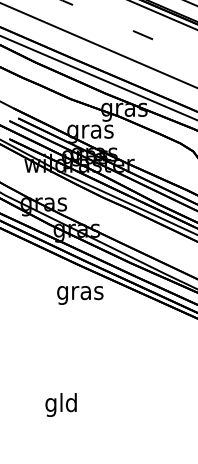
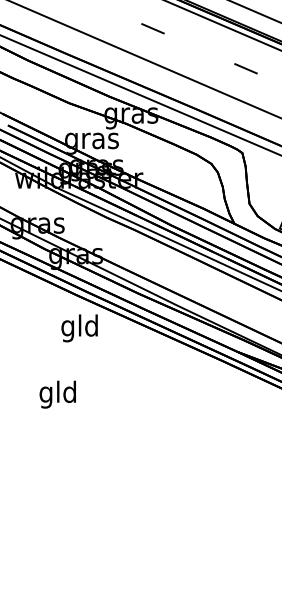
text: (80, 293) -> (80, 328), gras -> gld
text: (60, 404) -> (57, 394), moved

